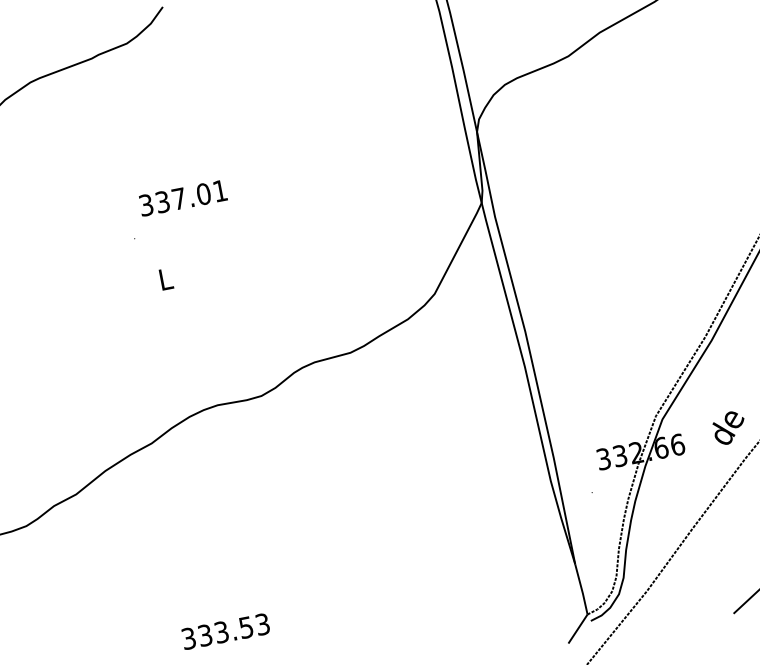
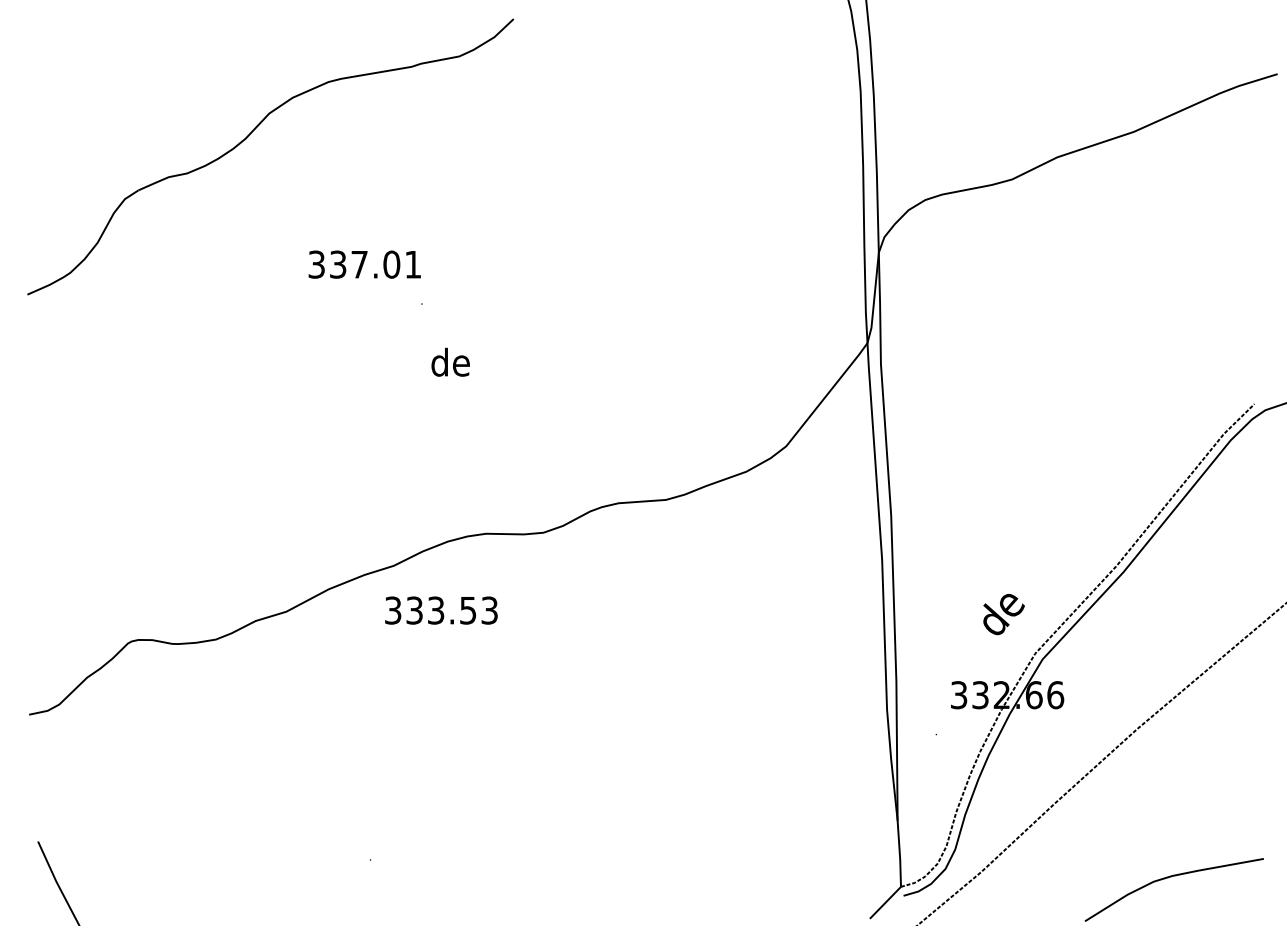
text: (182, 198) -> (364, 264), moved
text: (165, 278) -> (450, 361), L -> de
text: (729, 428) -> (1003, 614), moved
text: (225, 631) -> (441, 610), moved

